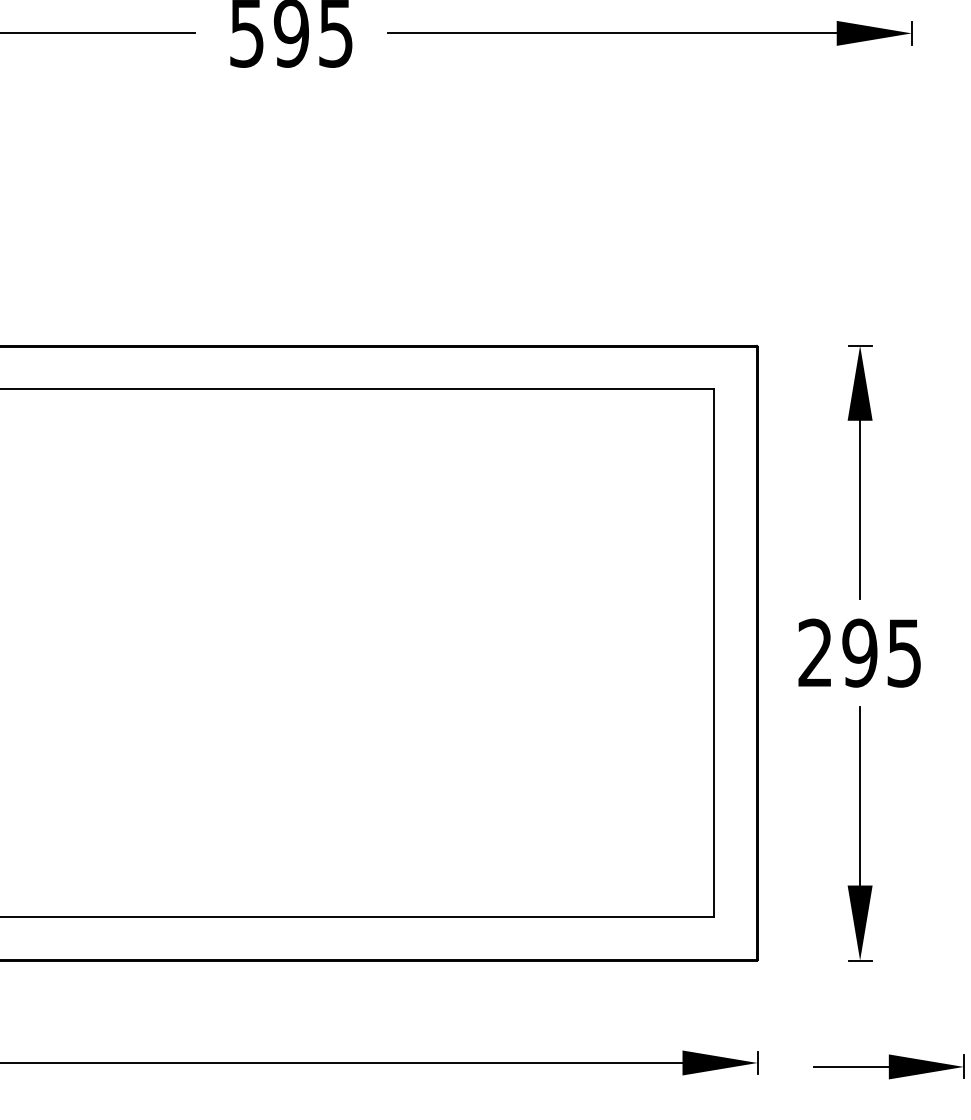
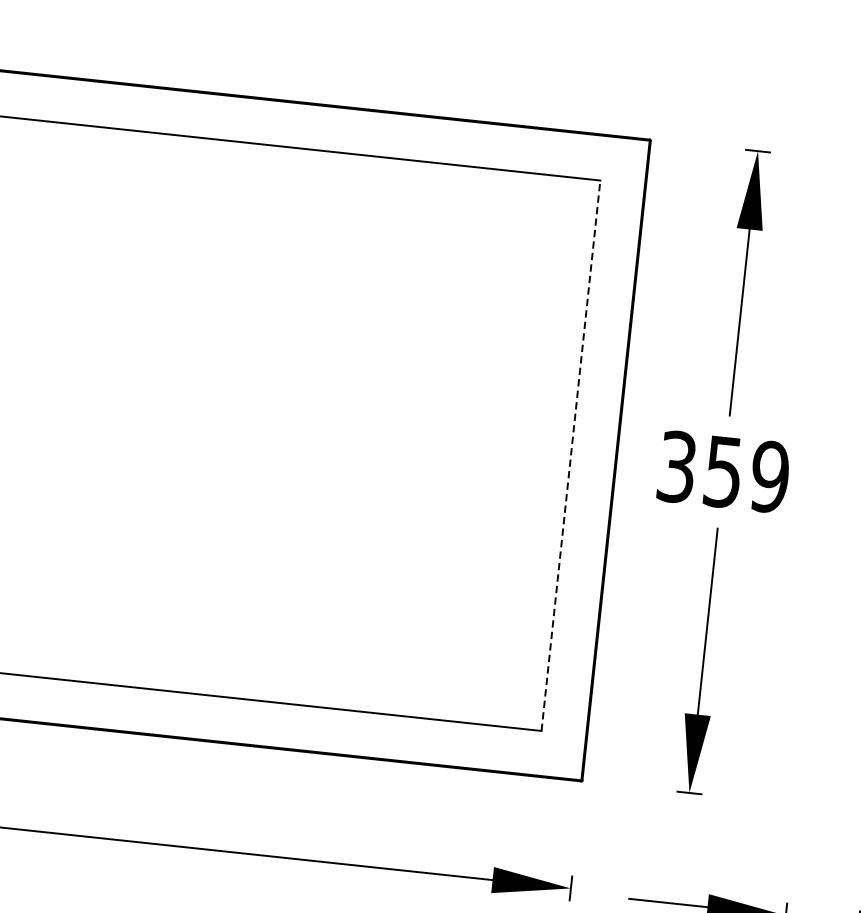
text: (859, 652) -> (723, 471), 295 -> 359
line: (713, 653) -> (570, 456), solid -> dashed

